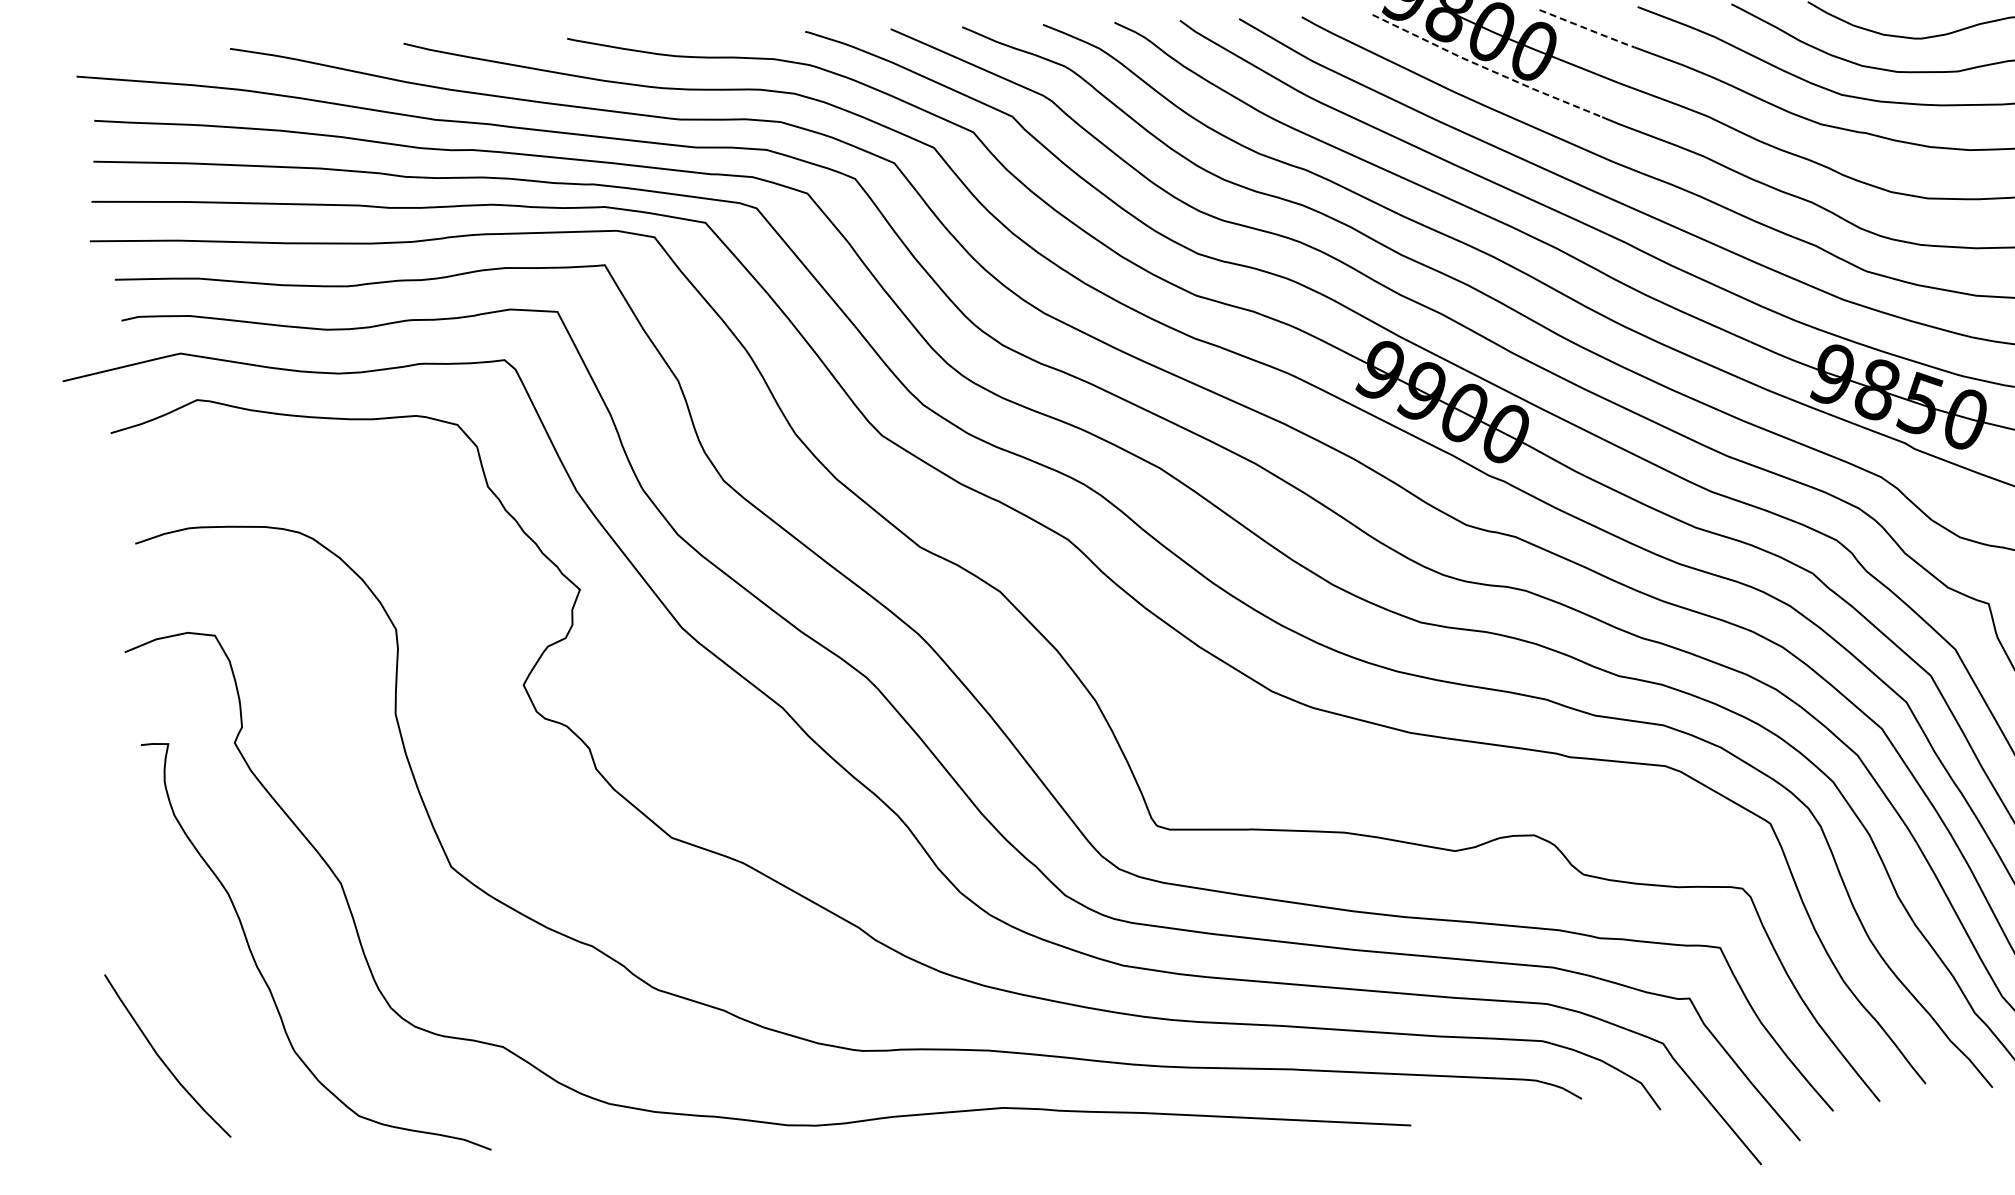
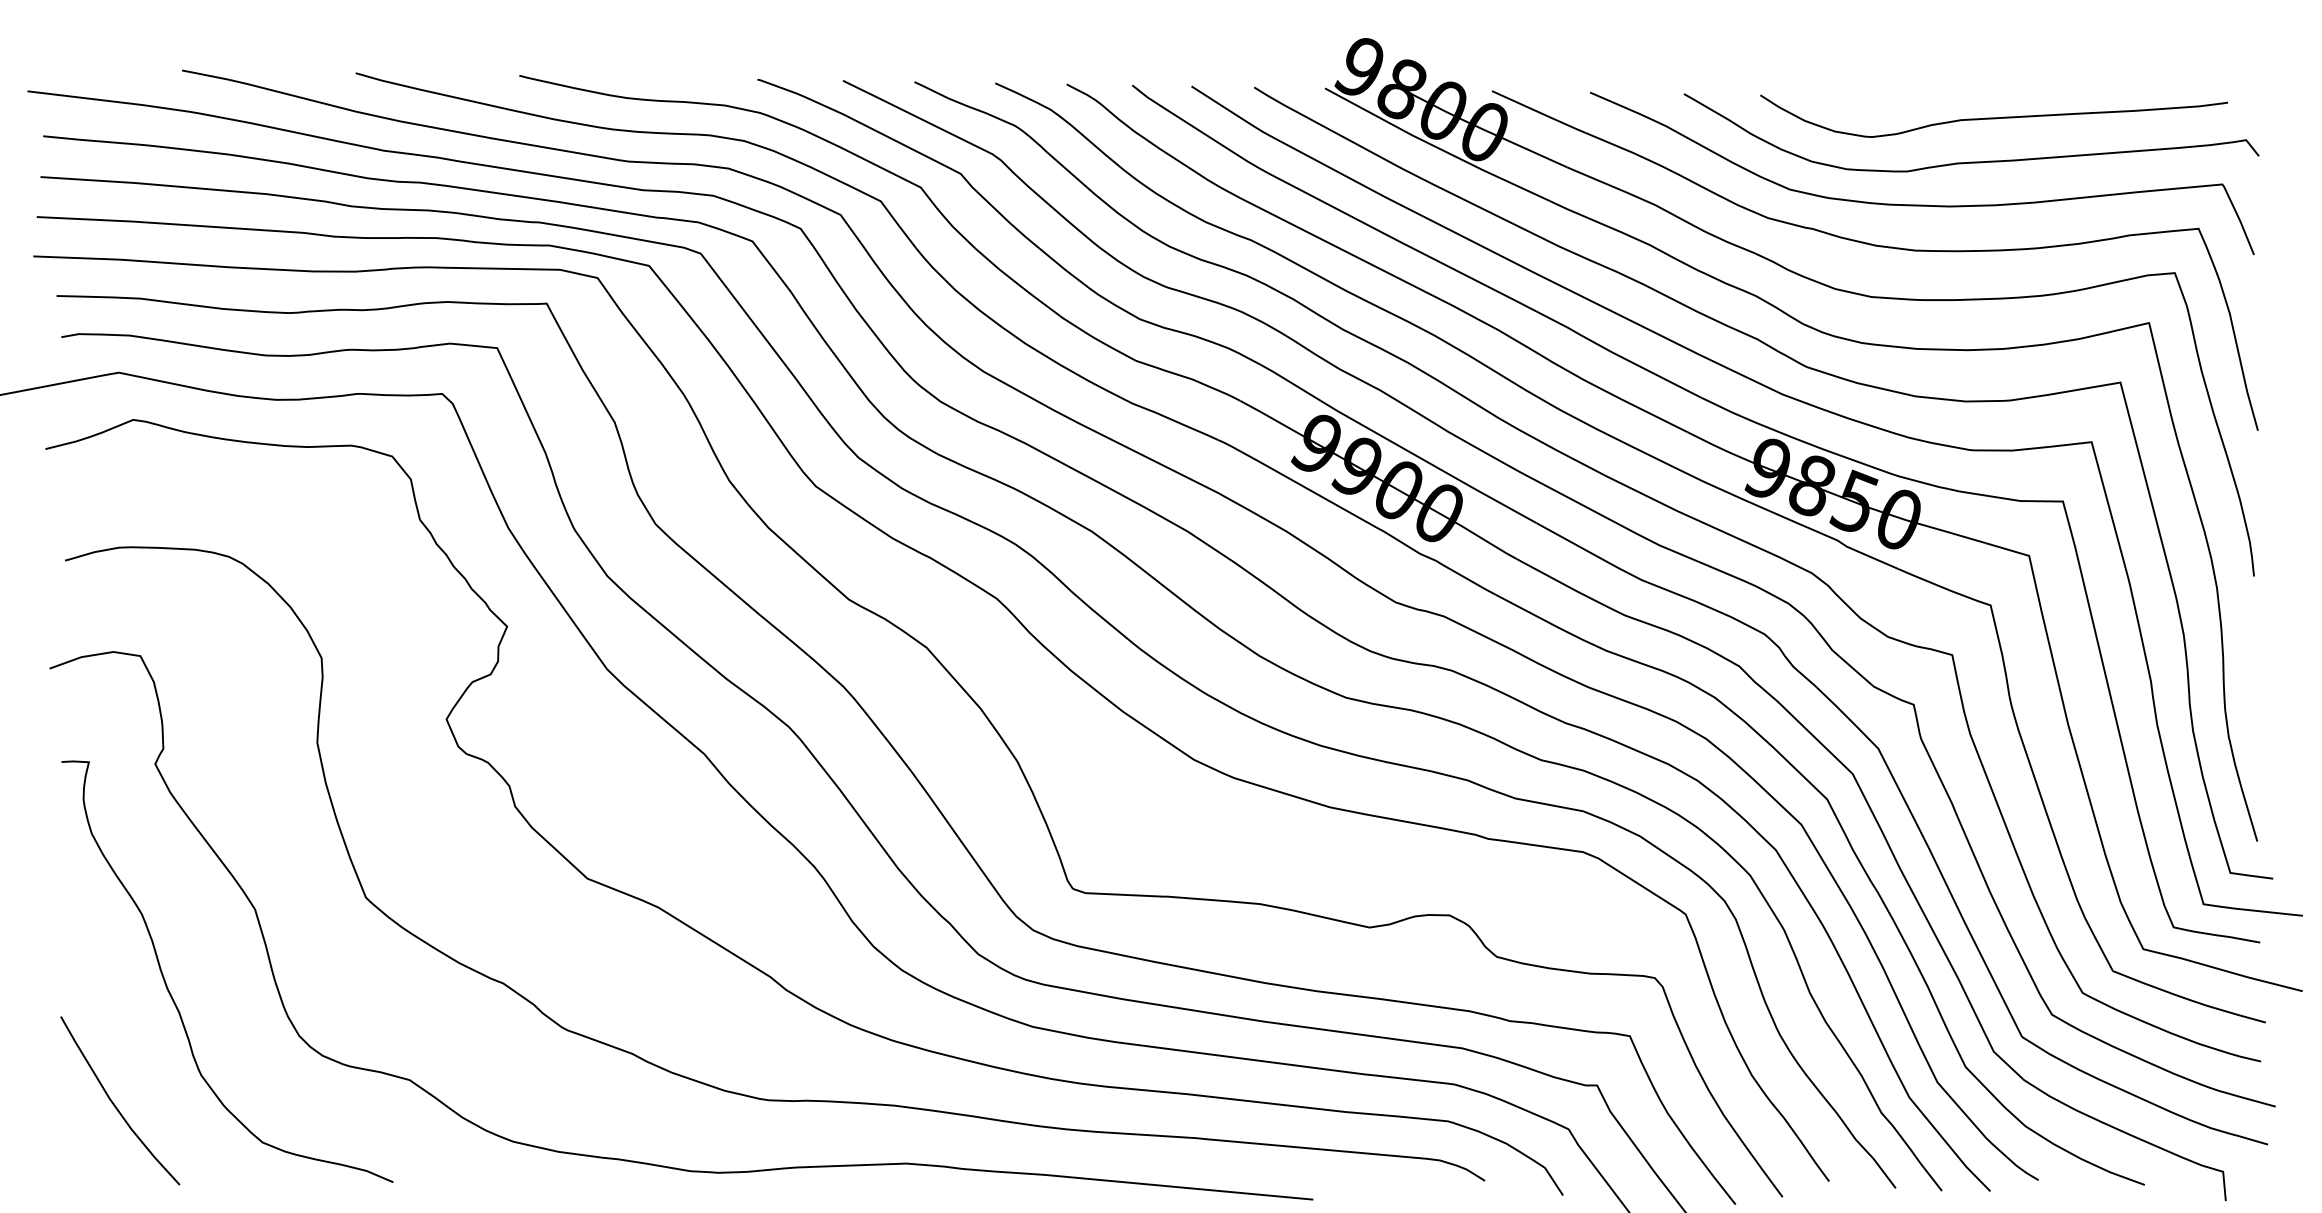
line: (1588, 29) -> (1540, 112), dashed -> solid
line: (1486, 68) -> (1436, 147), dashed -> solid
curve: (162, 1058) -> (114, 1103), moved

